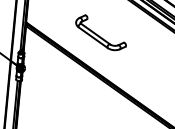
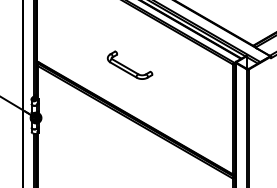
part: (100, 32) -> (129, 64), size x0.7

